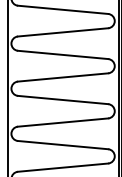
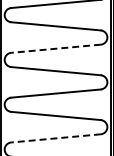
line: (62, 77) -> (55, 48), solid -> dashed
line: (62, 167) -> (55, 138), solid -> dashed

